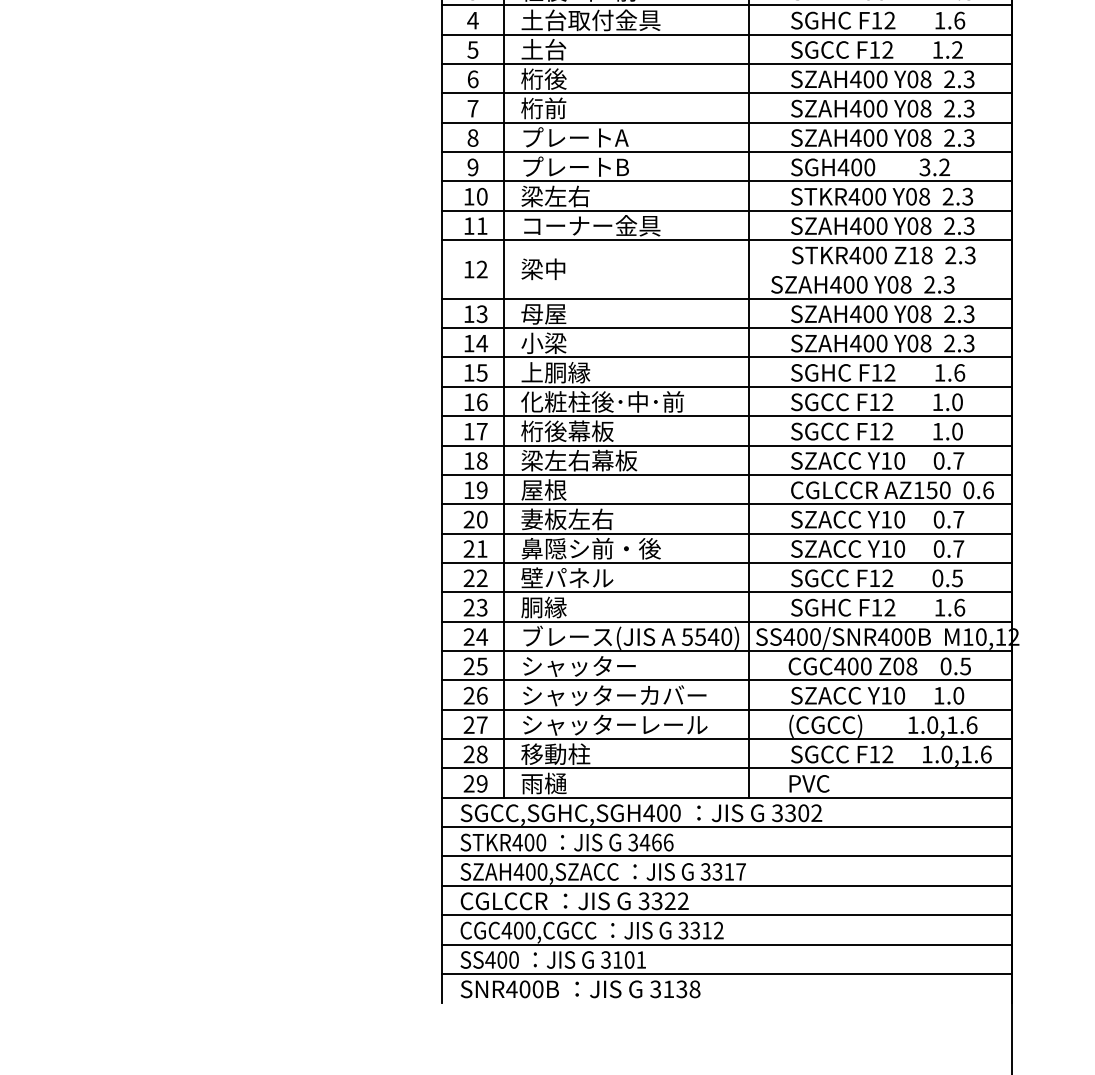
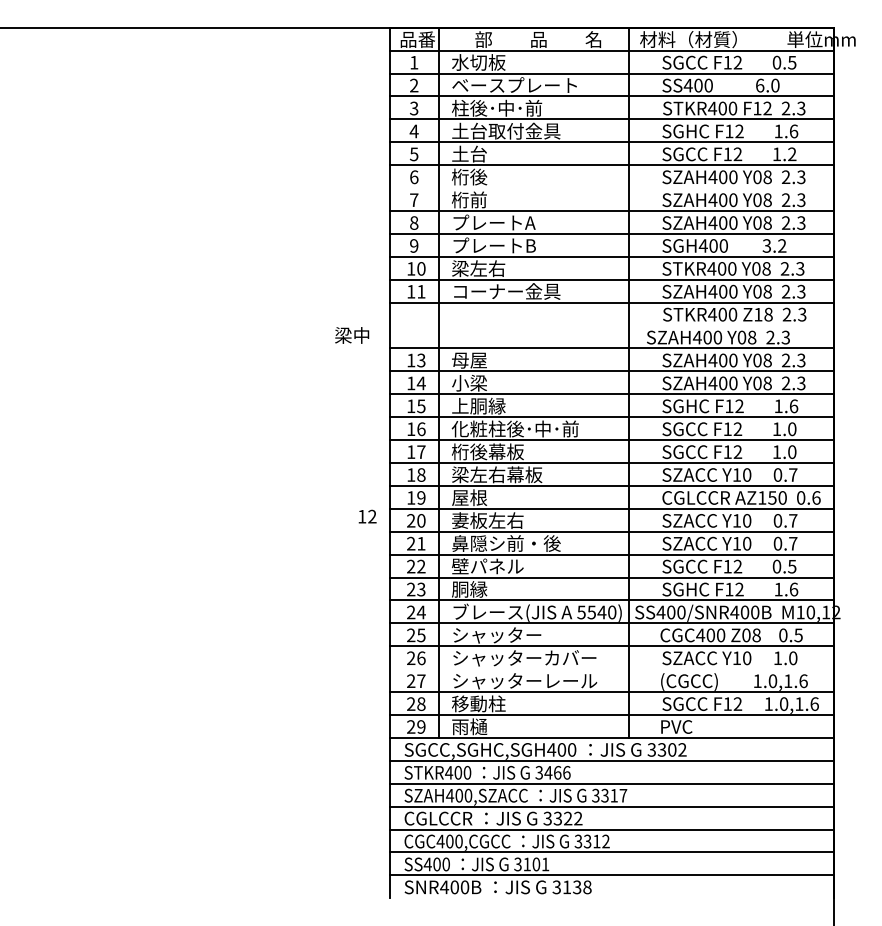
line: (725, 93) -> (611, 188), removed
text: (475, 269) -> (367, 516), moved
text: (543, 269) -> (352, 335), moved
line: (725, 710) -> (611, 669), removed

